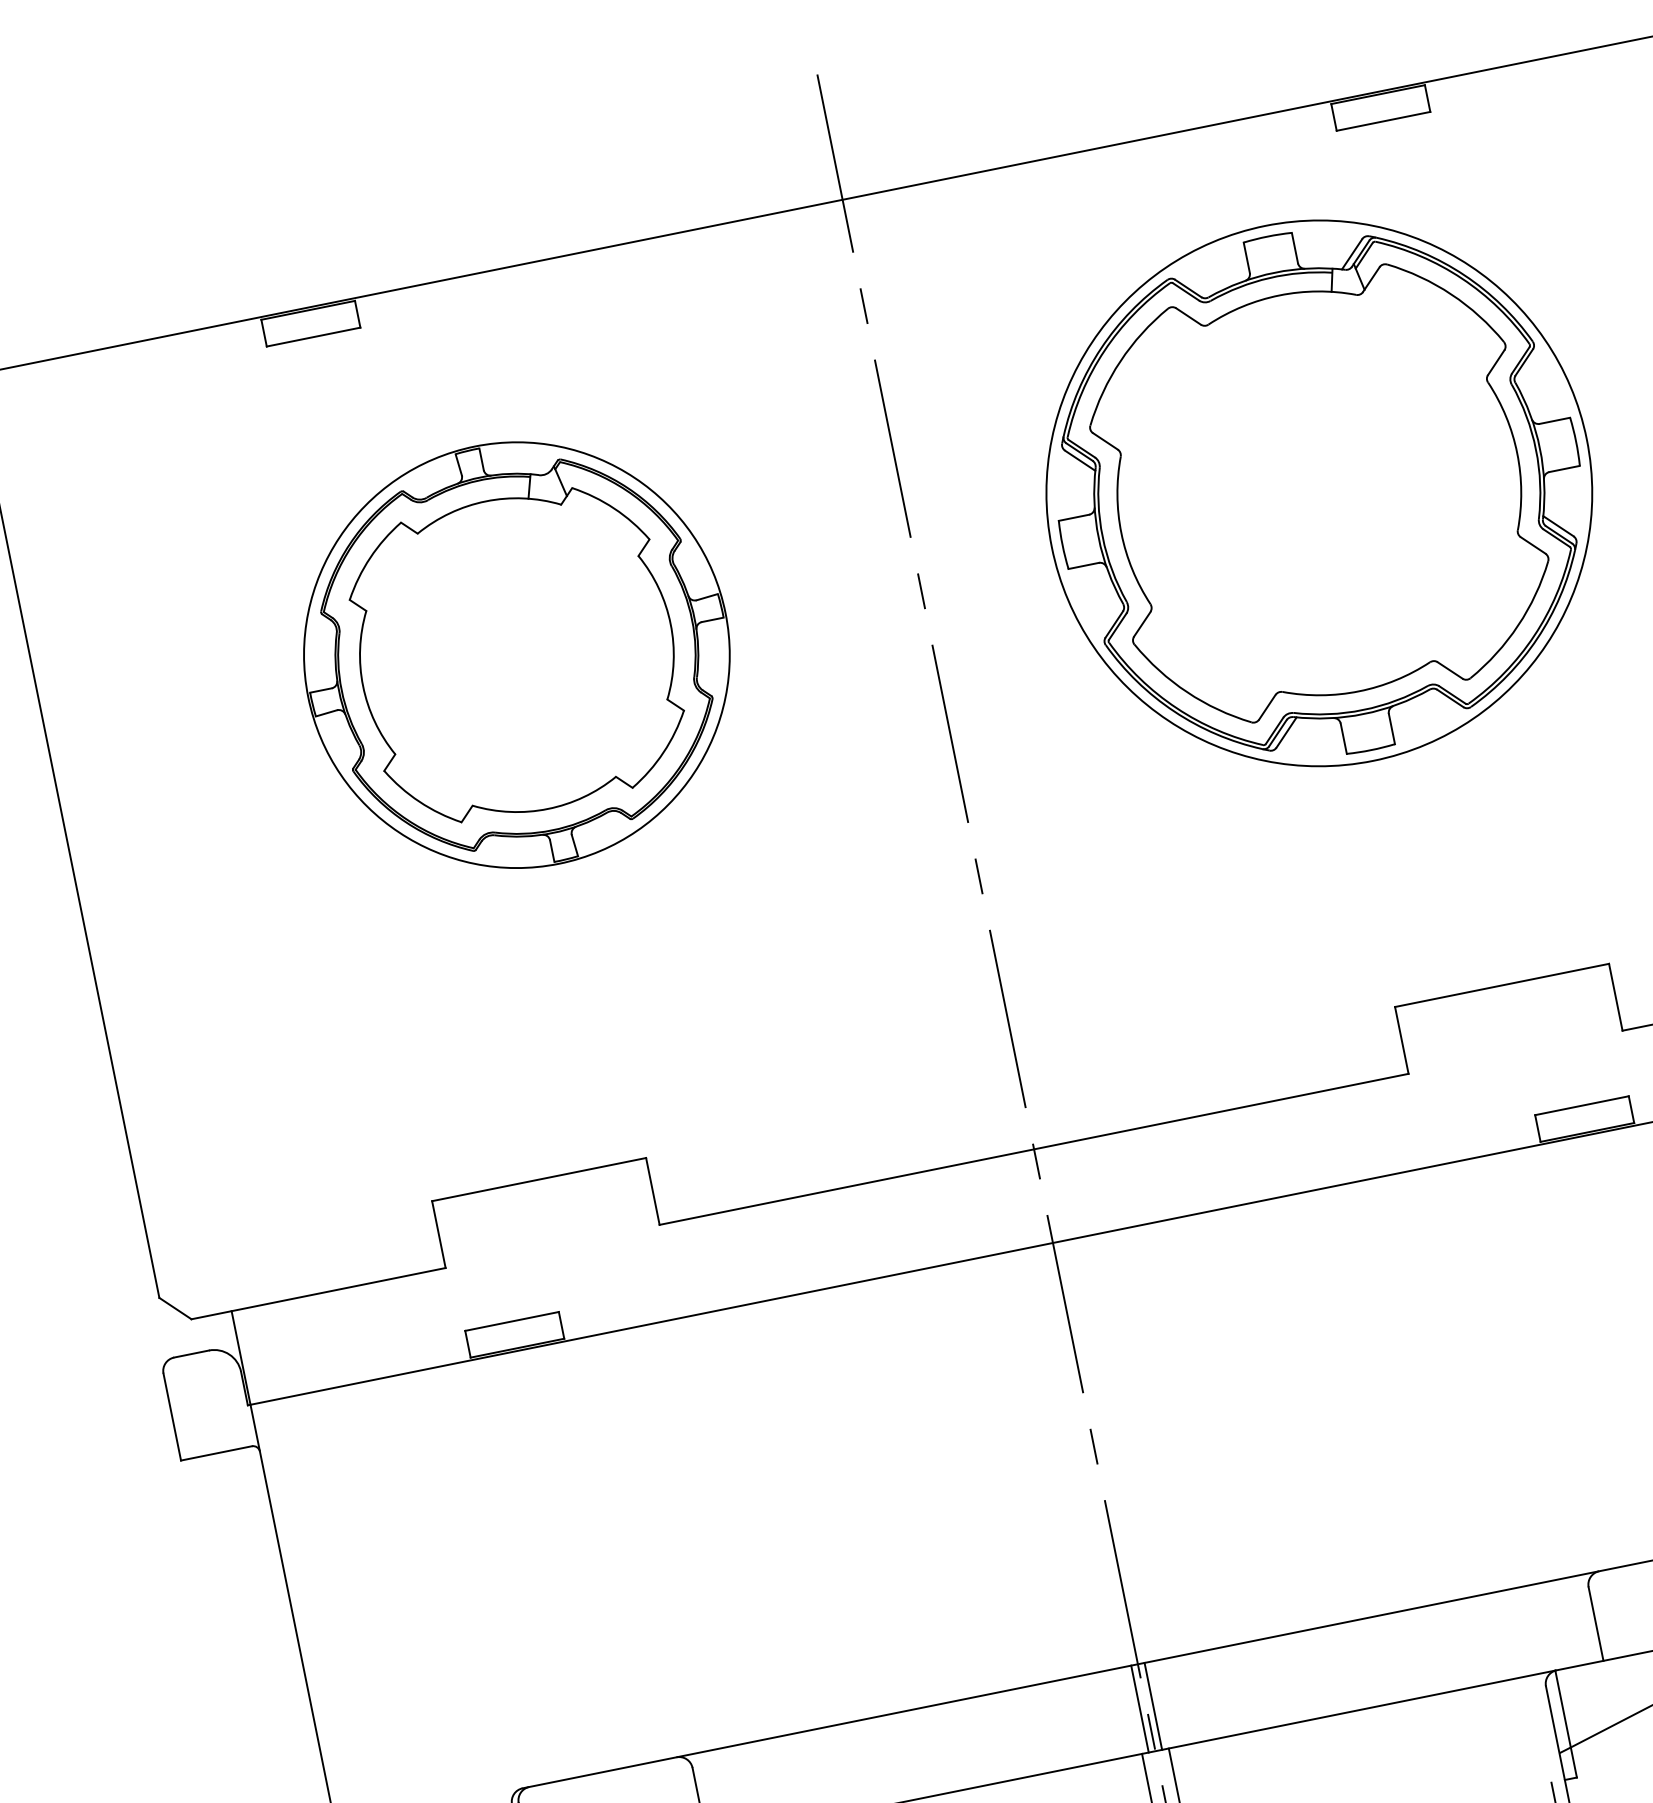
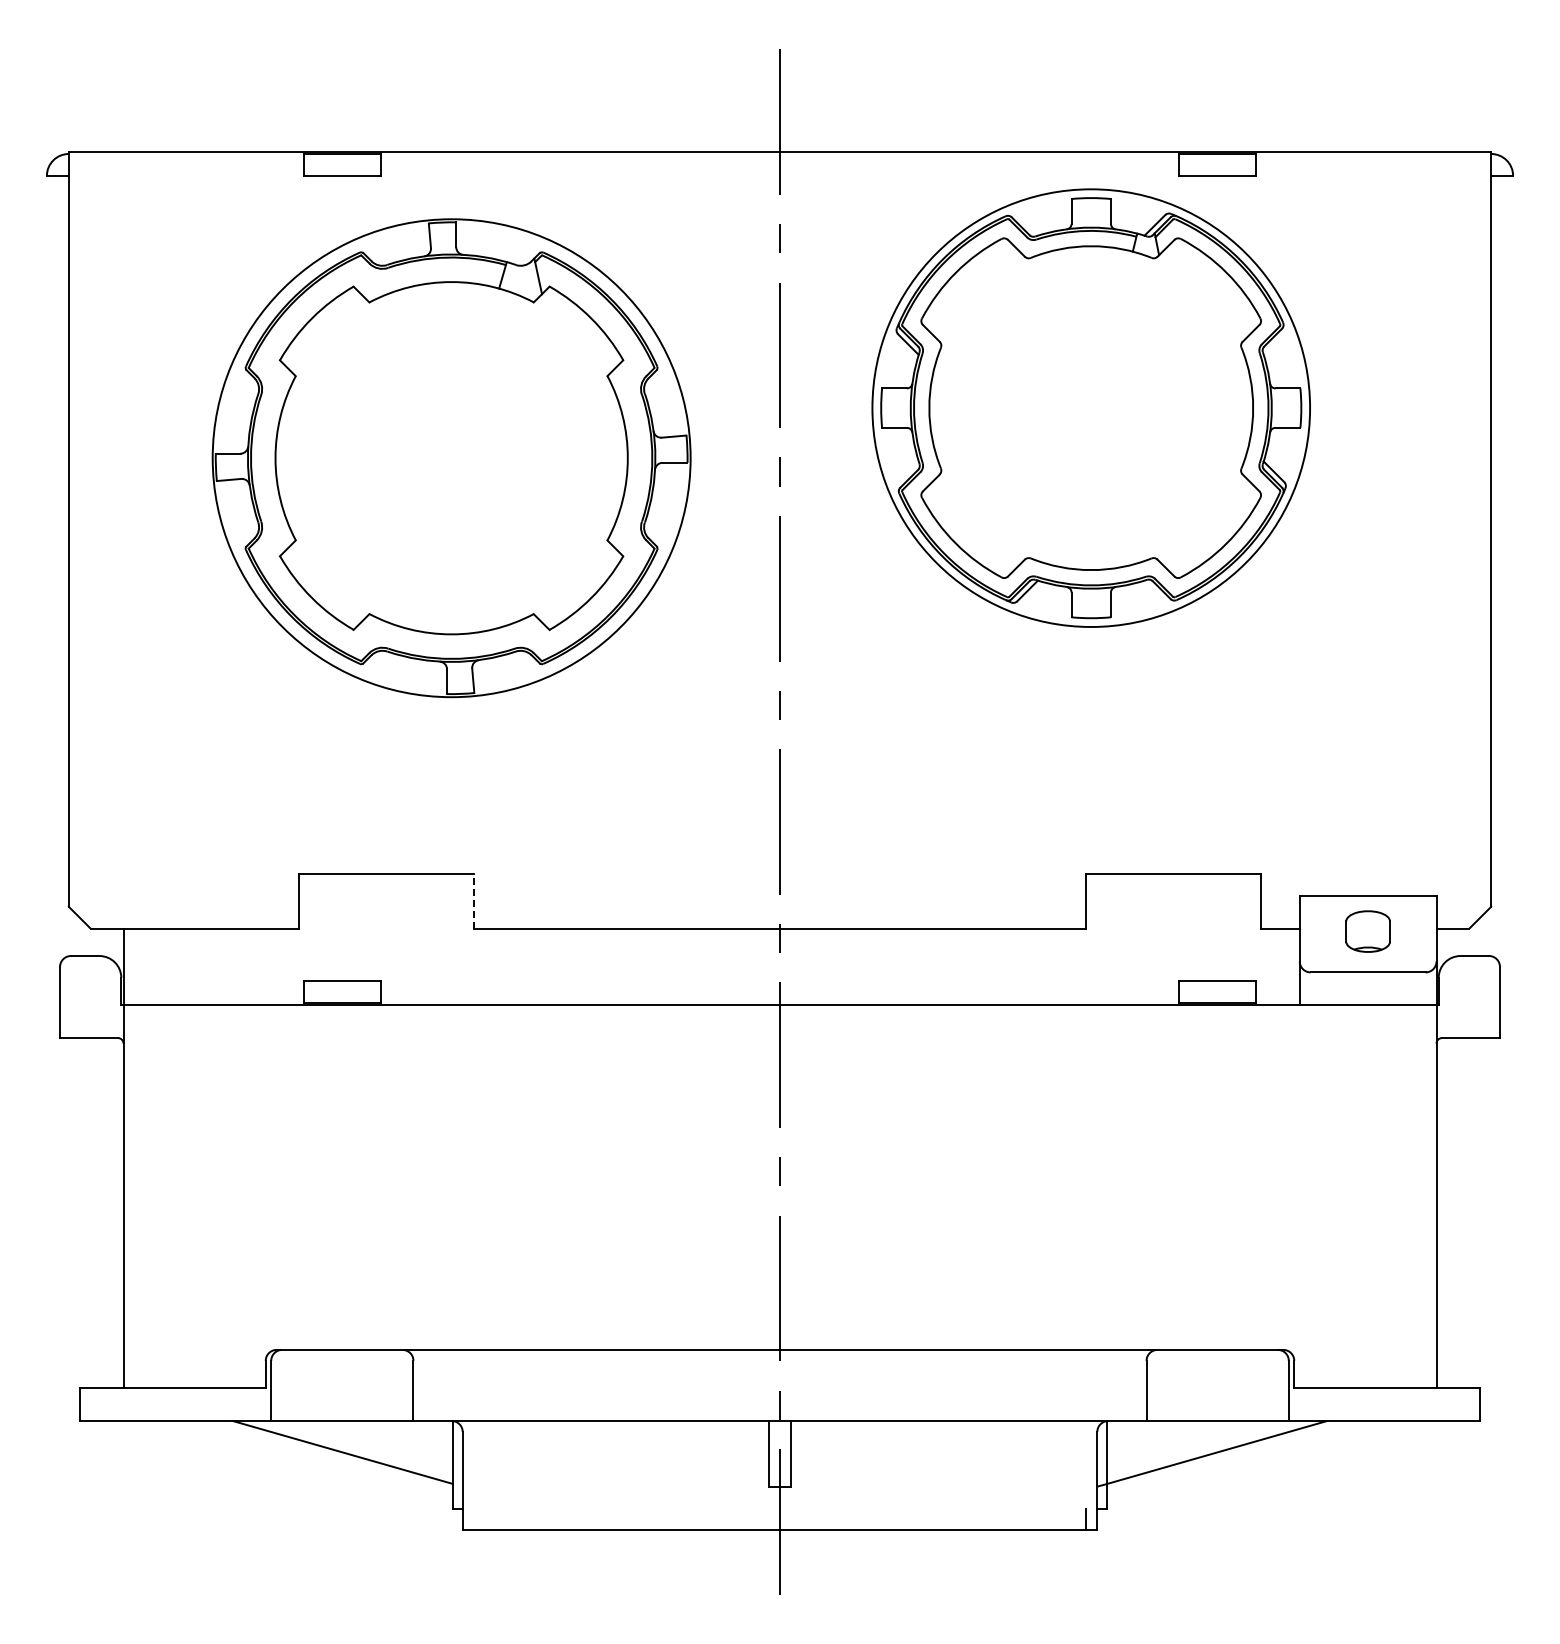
part: (1318, 492) -> (1090, 407), moved
part: (516, 654) -> (451, 457), size x1.4
line: (652, 1190) -> (473, 900), solid -> dashed
line: (1153, 1706) -> (785, 1385), removed
line: (1139, 1709) -> (774, 1385), removed

